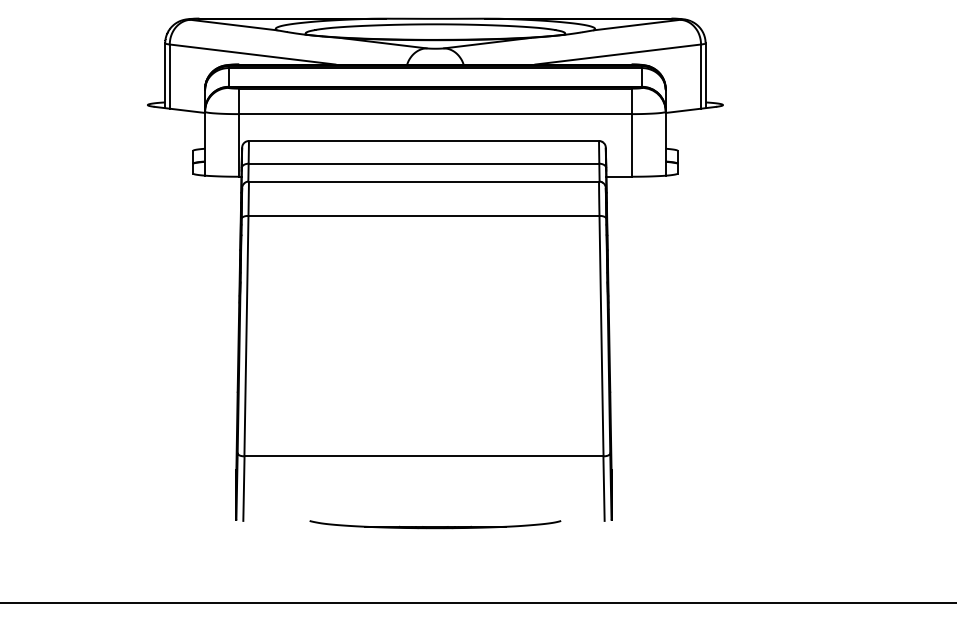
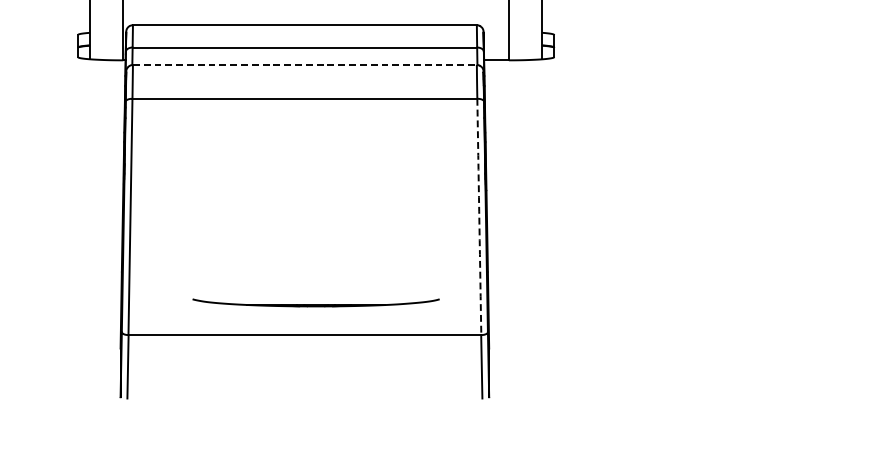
line: (424, 181) -> (305, 65), solid -> dashed
line: (601, 336) -> (479, 217), solid -> dashed
part: (435, 524) -> (316, 302), moved

